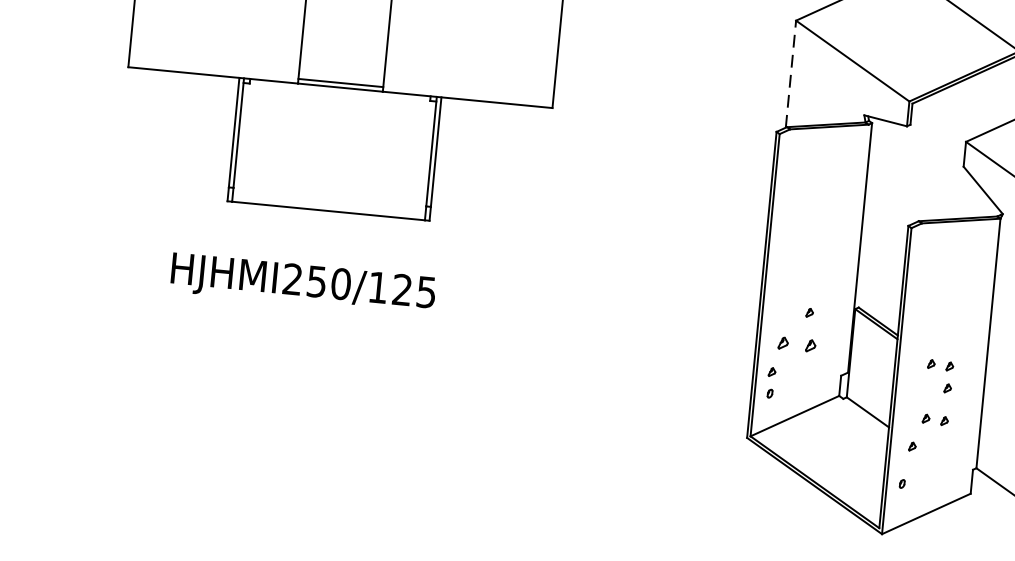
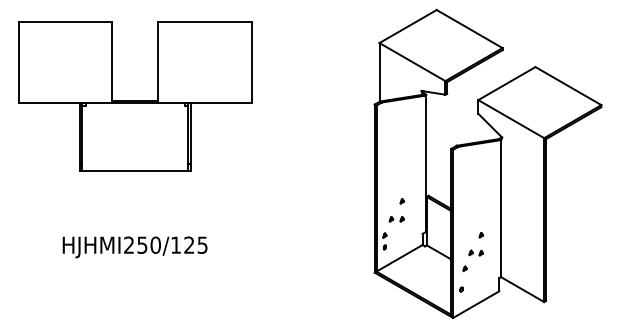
line: (791, 72) -> (379, 71), dashed -> solid
text: (302, 284) -> (134, 247), moved
part: (796, 344) -> (396, 219), size x0.71
part: (939, 364) -> (475, 222), removed

